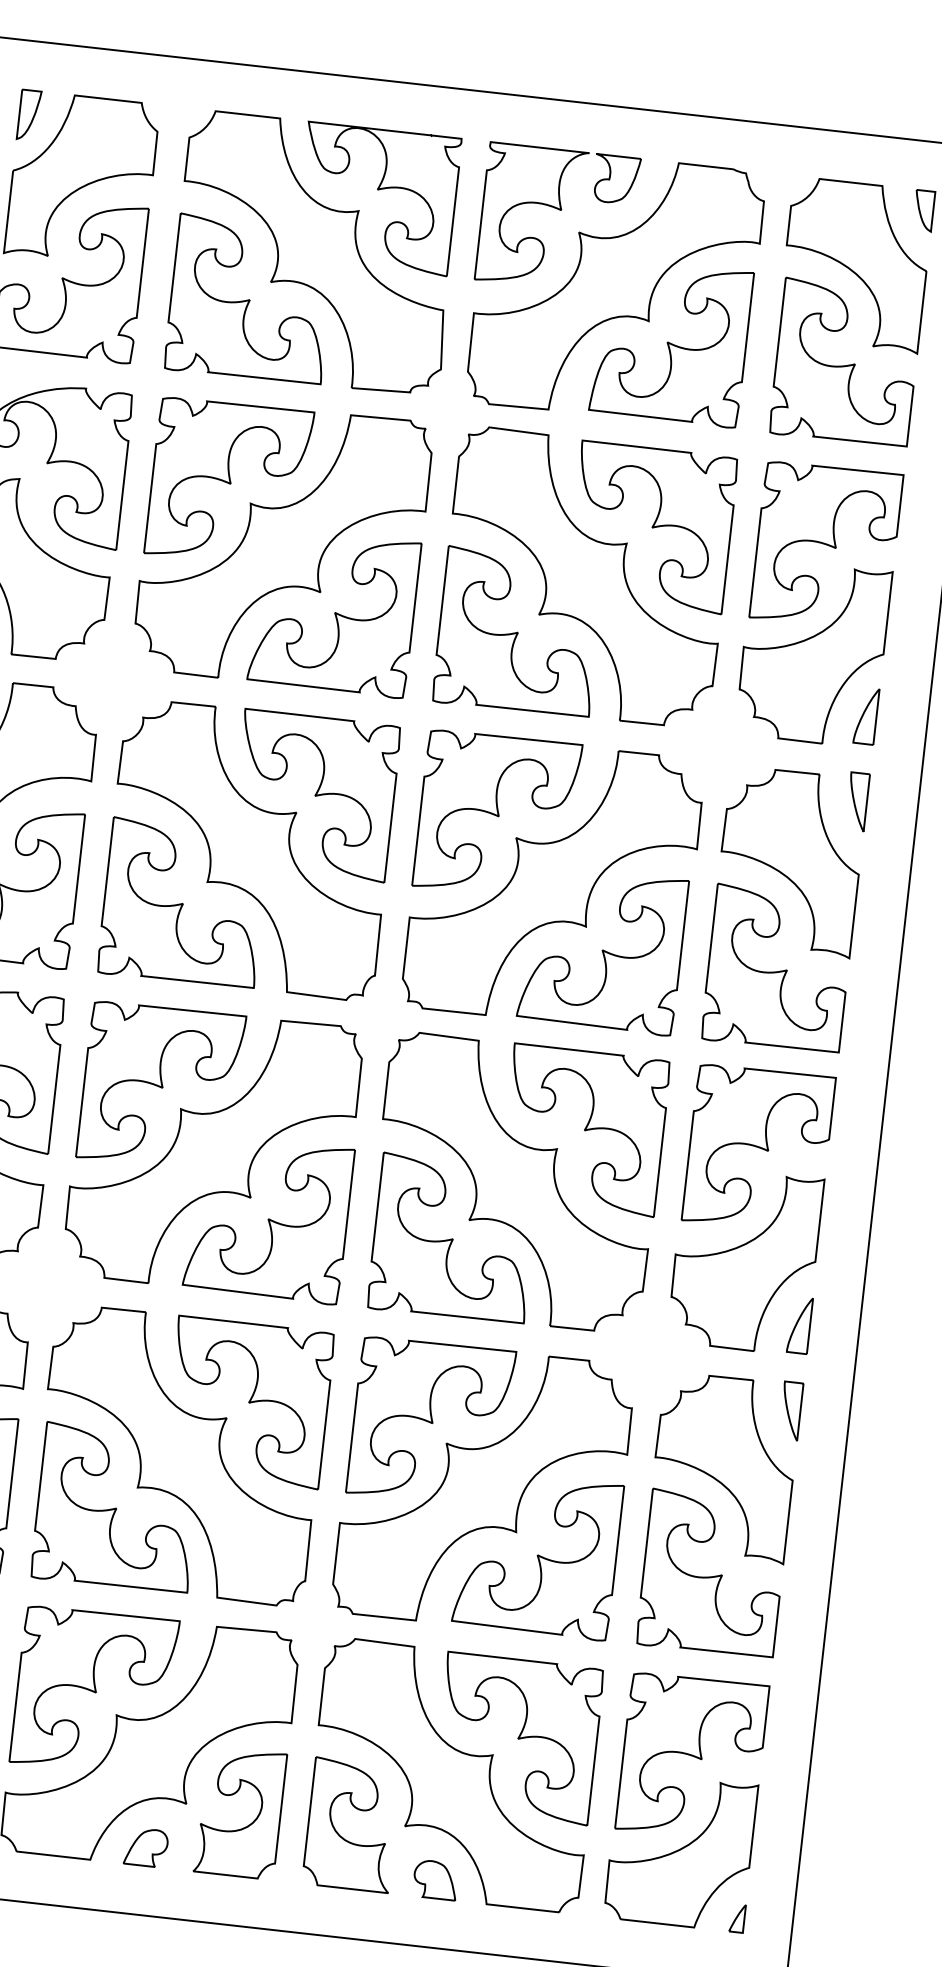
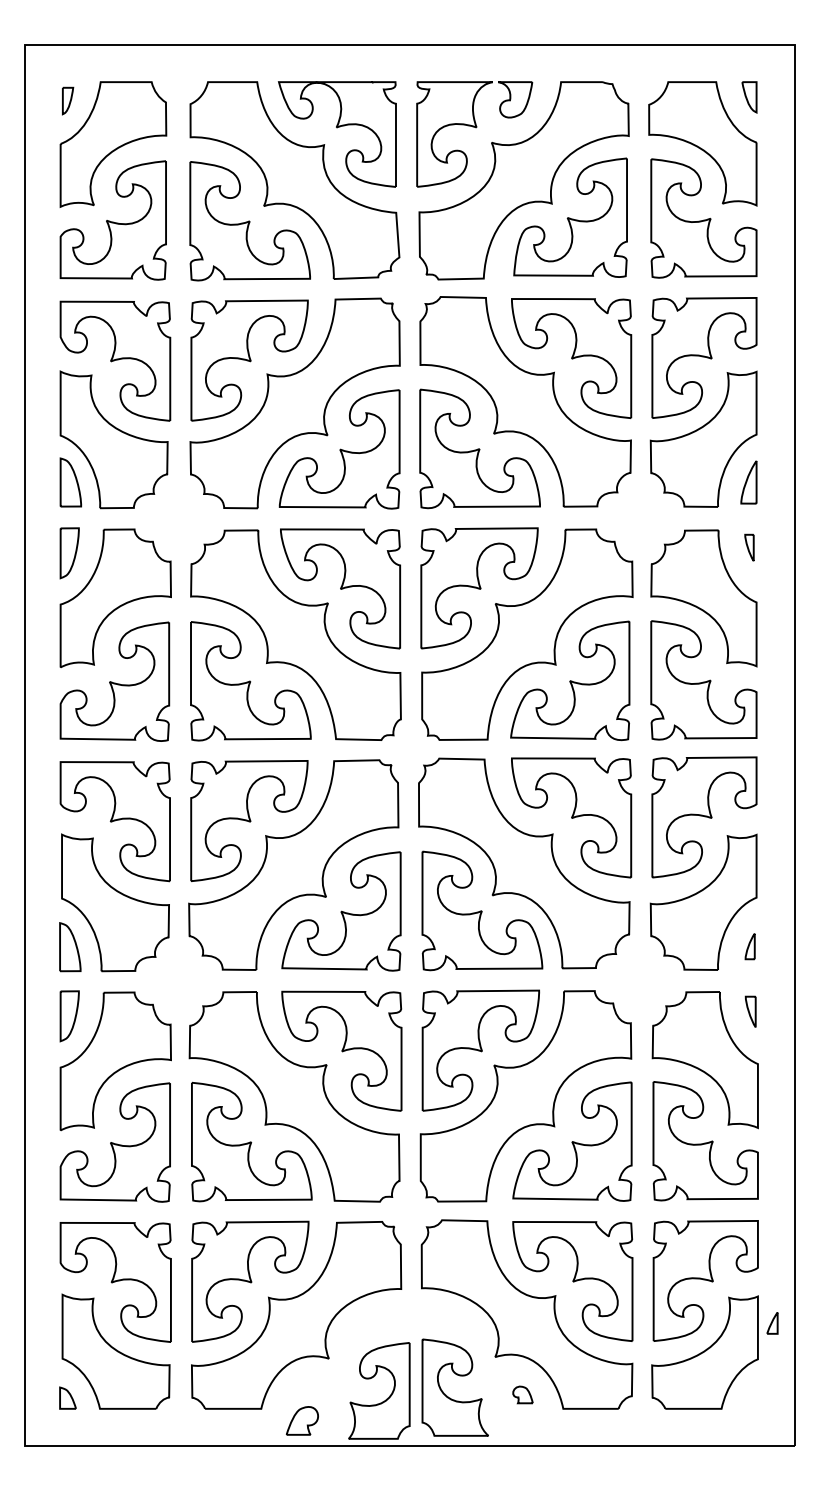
part: (28, 114) -> (67, 100), size x0.7
part: (857, 801) -> (749, 547), size x0.6
part: (798, 1325) -> (749, 946), size x0.6
part: (790, 1410) -> (750, 1011), size x0.7
part: (250, 1822) -> (387, 1397), moved
part: (339, 1832) -> (446, 1394), moved
part: (145, 1846) -> (301, 1420), moved
part: (435, 1879) -> (522, 1394), size x0.6
part: (737, 1918) -> (772, 1323), moved

